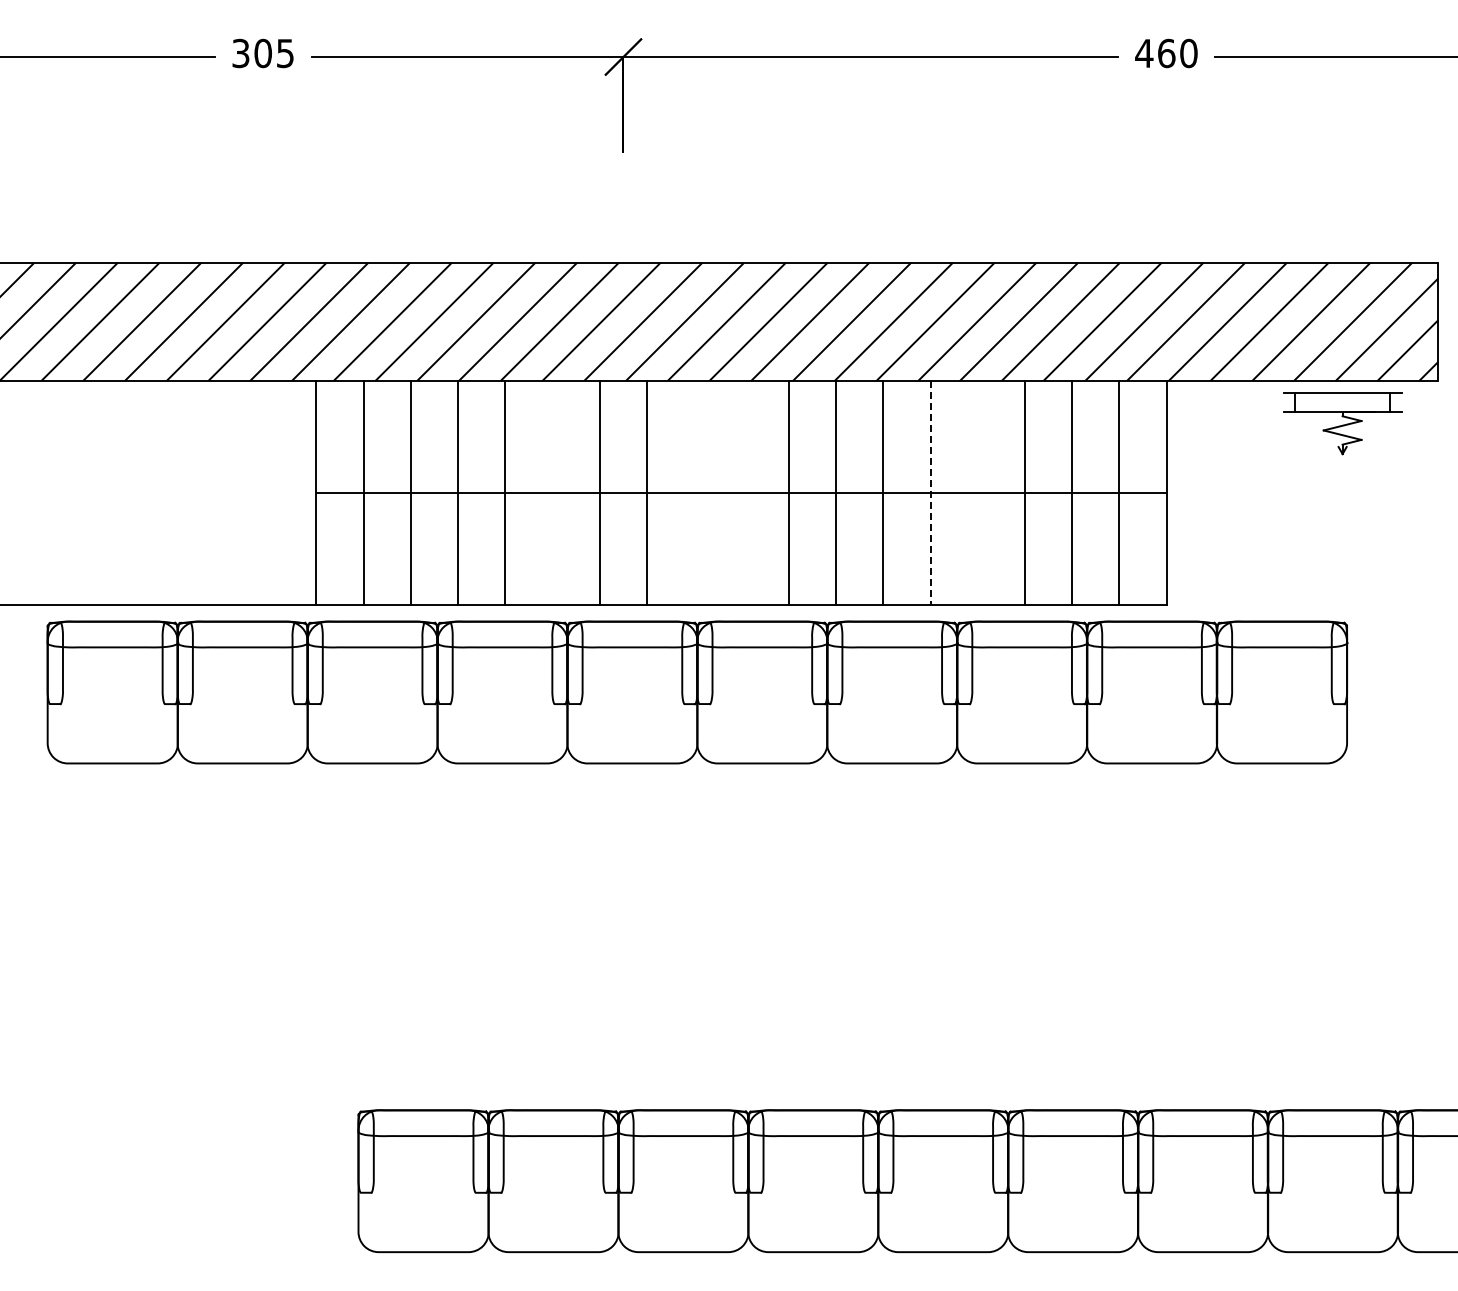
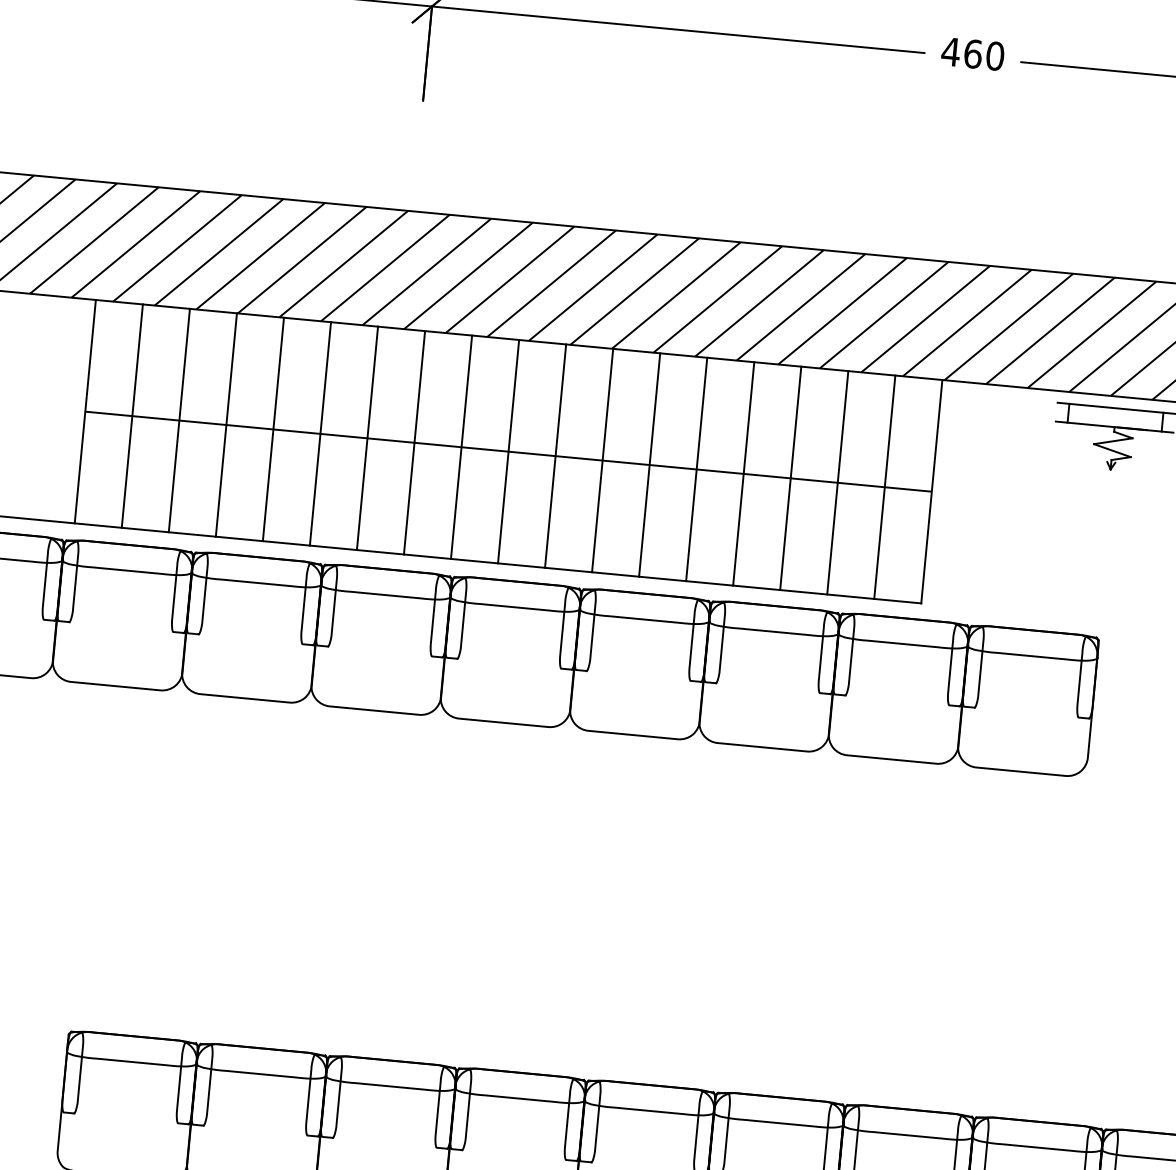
line: (552, 492) -> (320, 433), added
line: (694, 492) -> (461, 446), added
line: (741, 492) -> (508, 451), added
line: (977, 492) -> (743, 473), added
line: (930, 493) -> (696, 469), dashed -> solid

